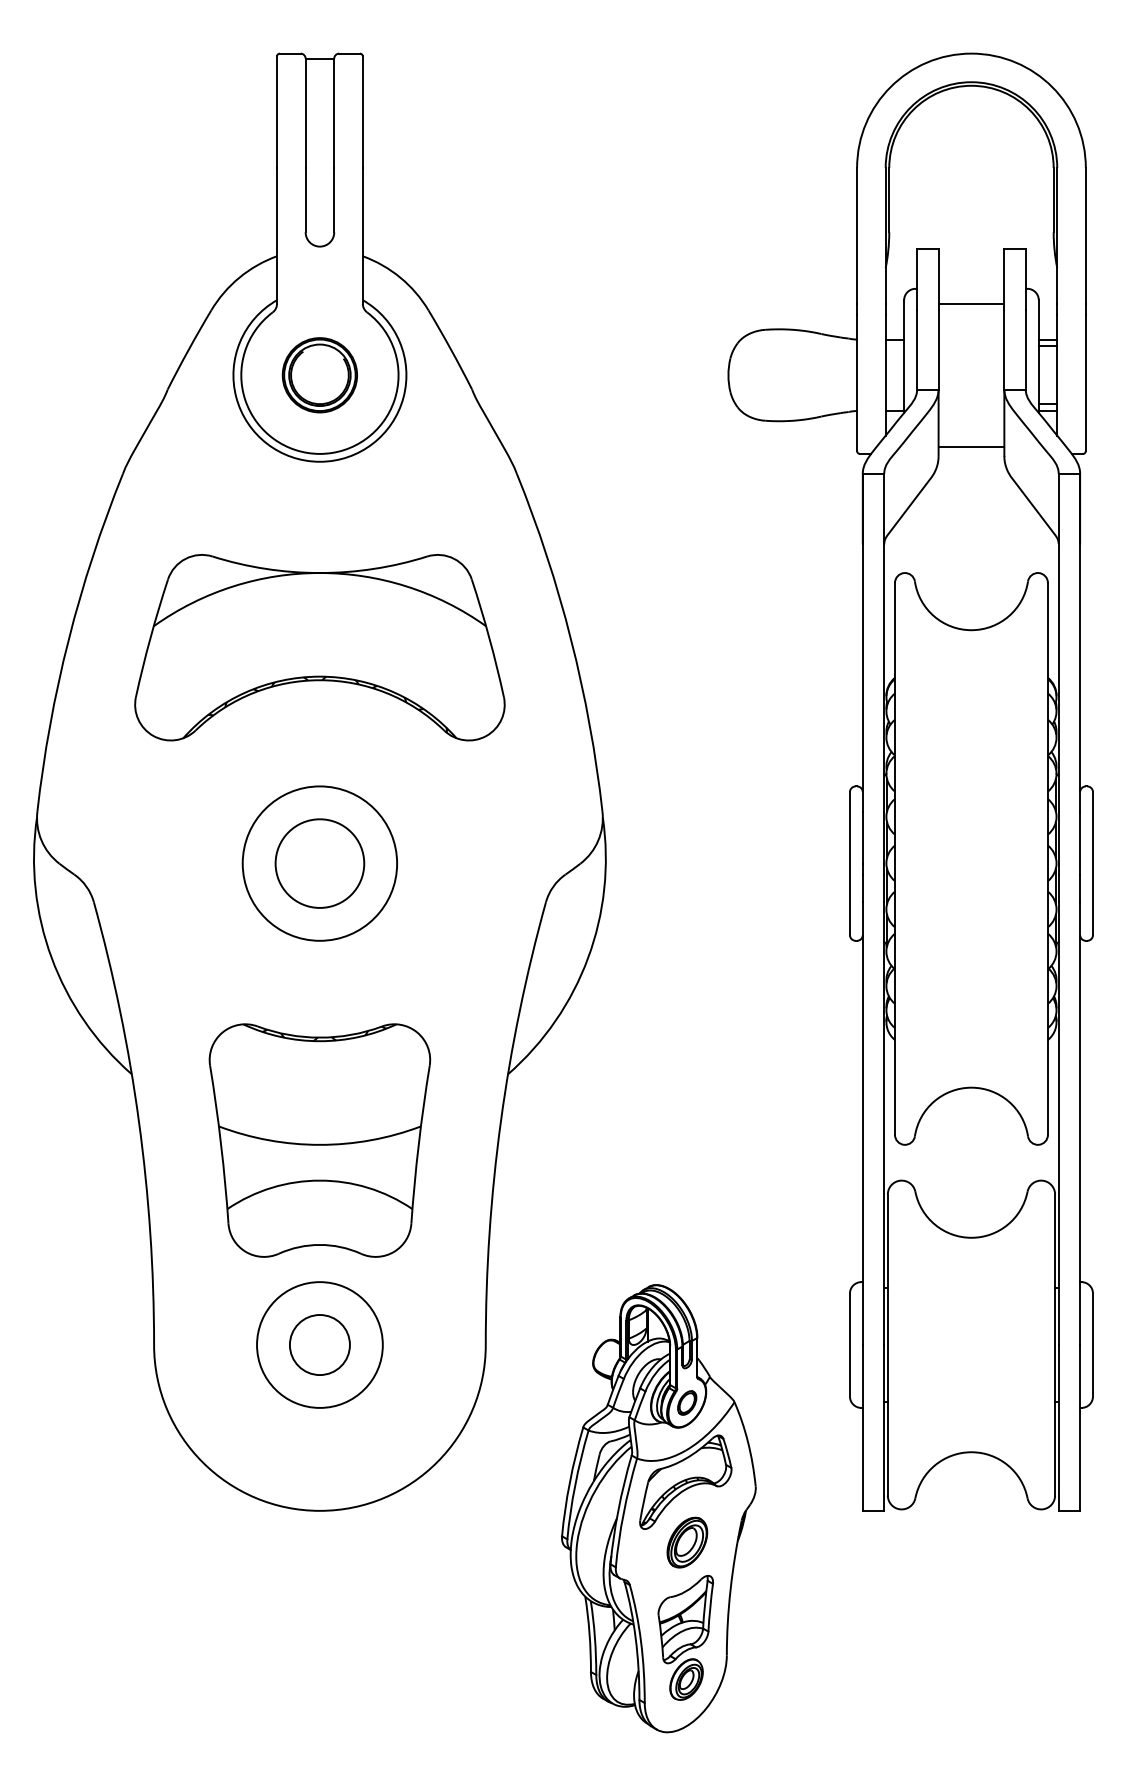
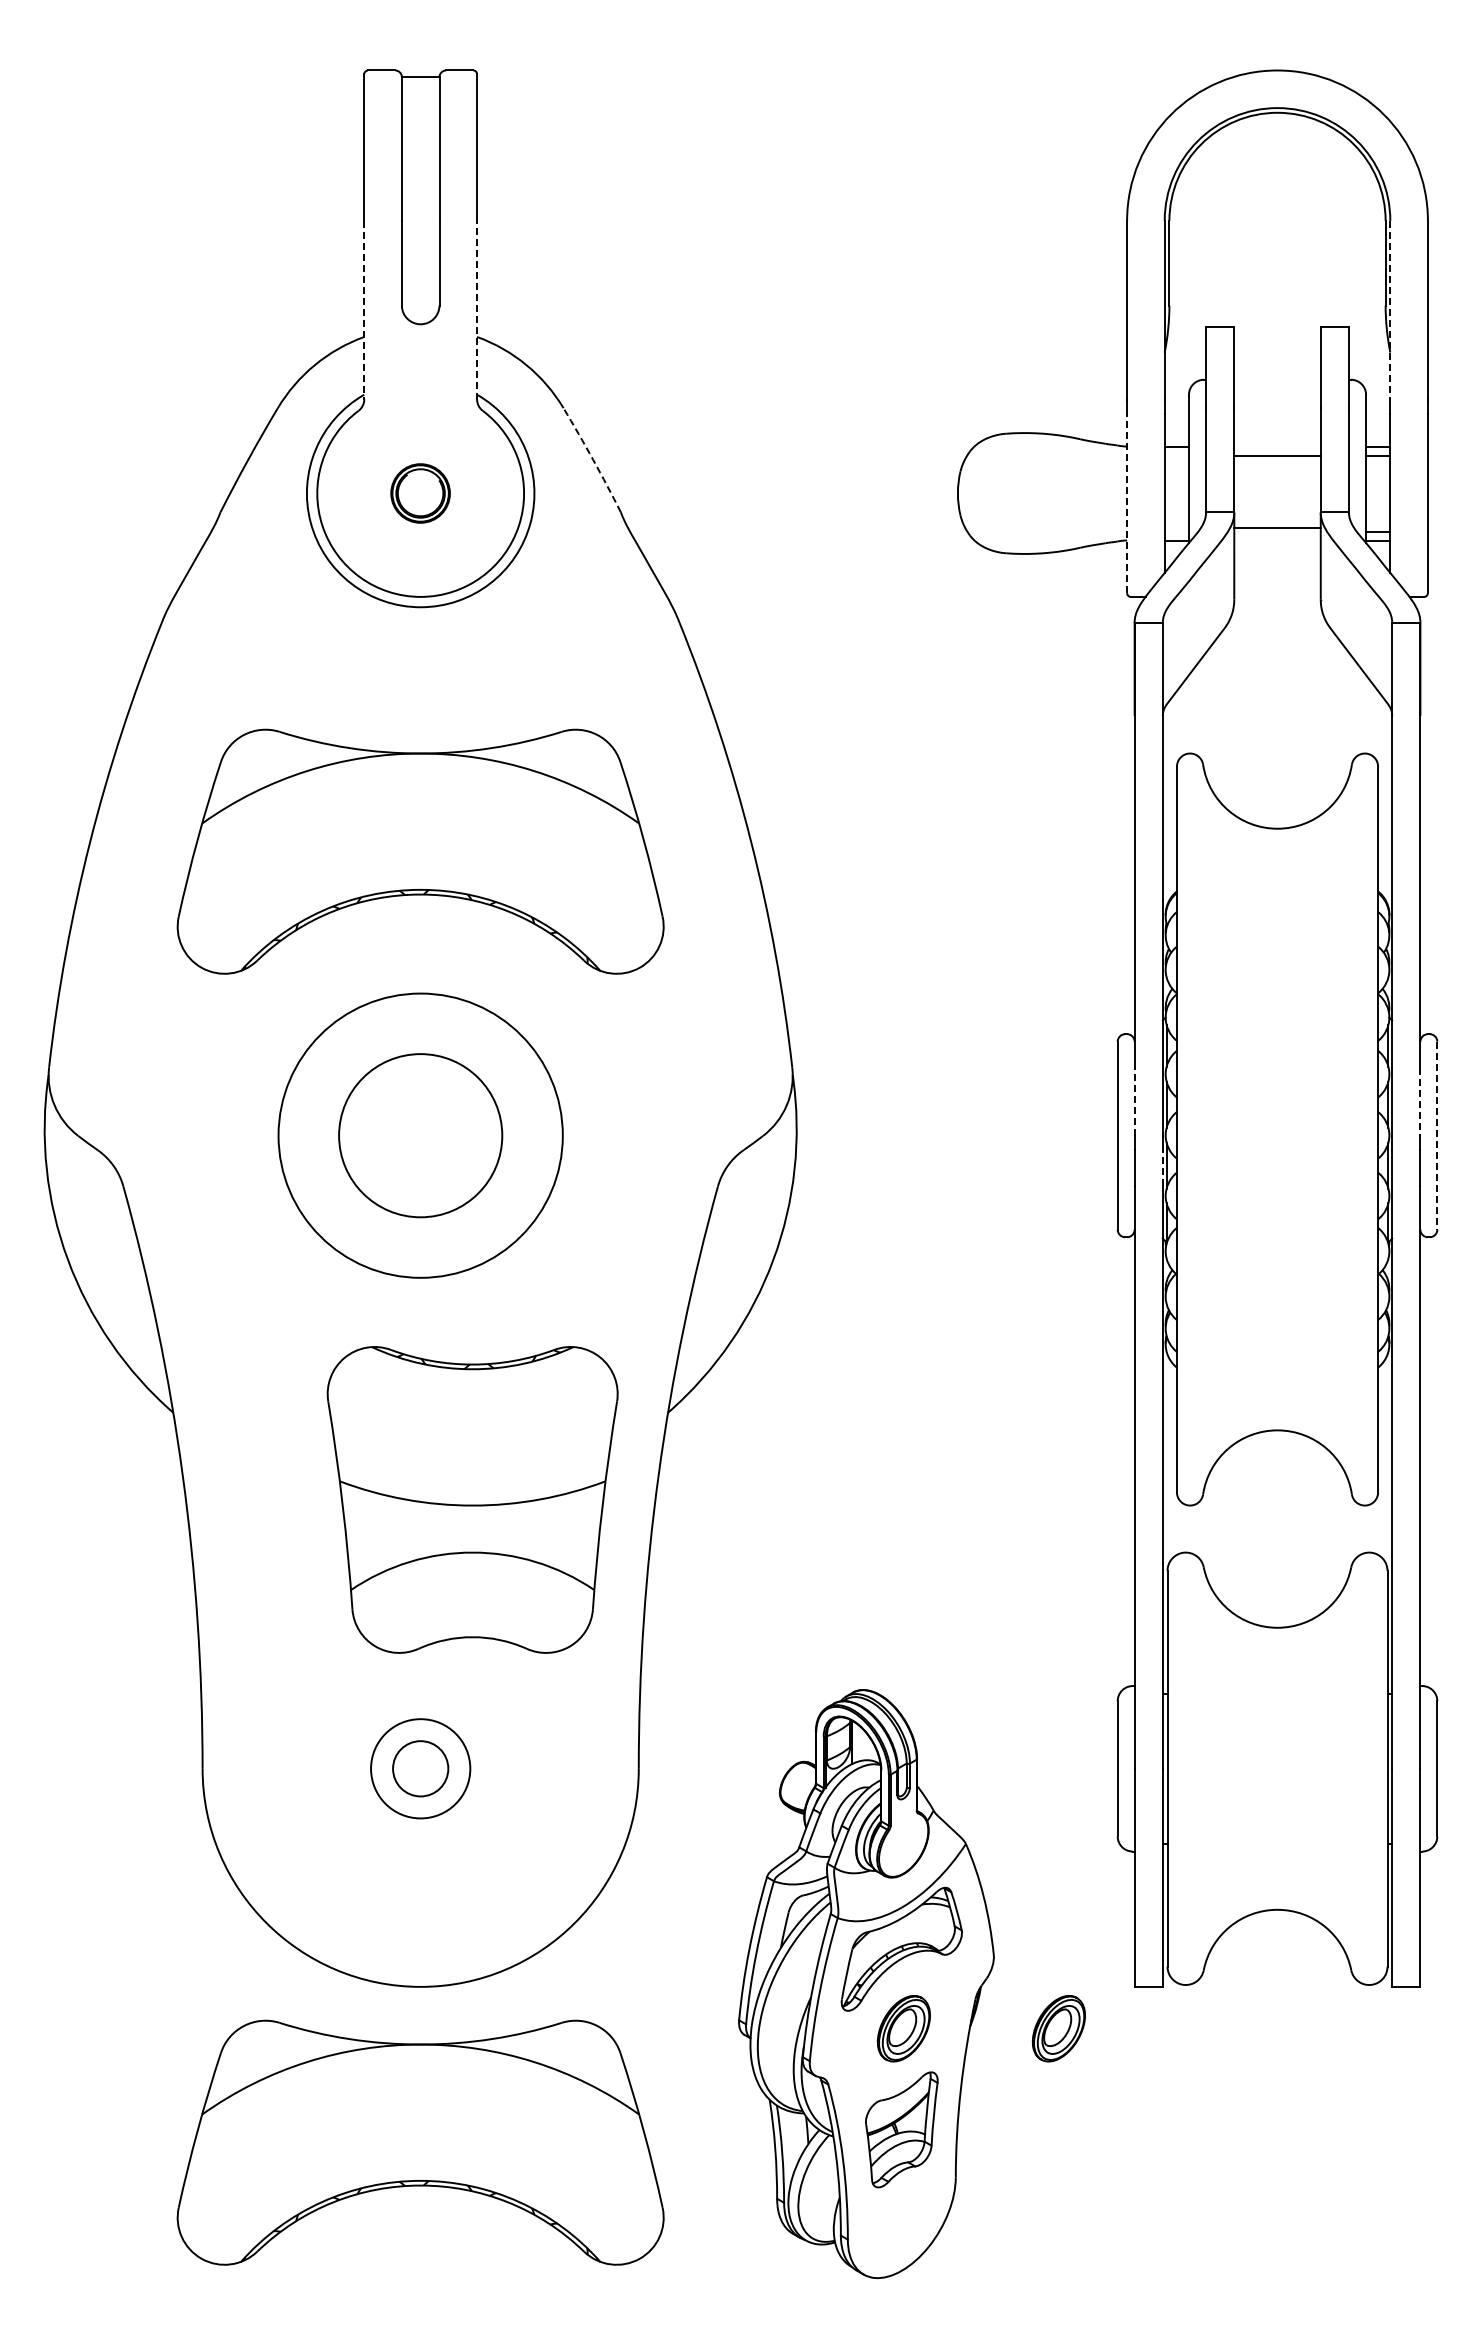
line: (363, 235) -> (477, 309), solid -> dashed
line: (277, 236) -> (364, 310), solid -> dashed
line: (1057, 236) -> (1390, 310), solid -> dashed
line: (971, 303) -> (1277, 455), moved
arc: (451, 349) -> (593, 459), solid -> dashed
part: (319, 375) -> (420, 493), size x0.6
line: (857, 382) -> (1127, 503), solid -> dashed
line: (971, 446) -> (1277, 527), moved
line: (862, 837) -> (1134, 1101), solid -> dashed
line: (1080, 838) -> (1420, 1102), solid -> dashed
circle: (319, 863) -> (420, 1135), size x1.4
circle: (319, 863) -> (420, 1135), size x1.4
line: (1093, 864) -> (1437, 1136), solid -> dashed
line: (884, 887) -> (1162, 1167), solid -> dashed
part: (319, 1140) -> (472, 1499), moved
circle: (319, 1344) -> (420, 1768), size x0.6
circle: (319, 1344) -> (420, 1768), size x0.7
part: (687, 1402) -> (903, 1844), removed
part: (804, 1542) -> (1058, 2028), added
part: (319, 1629) -> (420, 2142), added
part: (686, 1679) -> (902, 2208), removed

